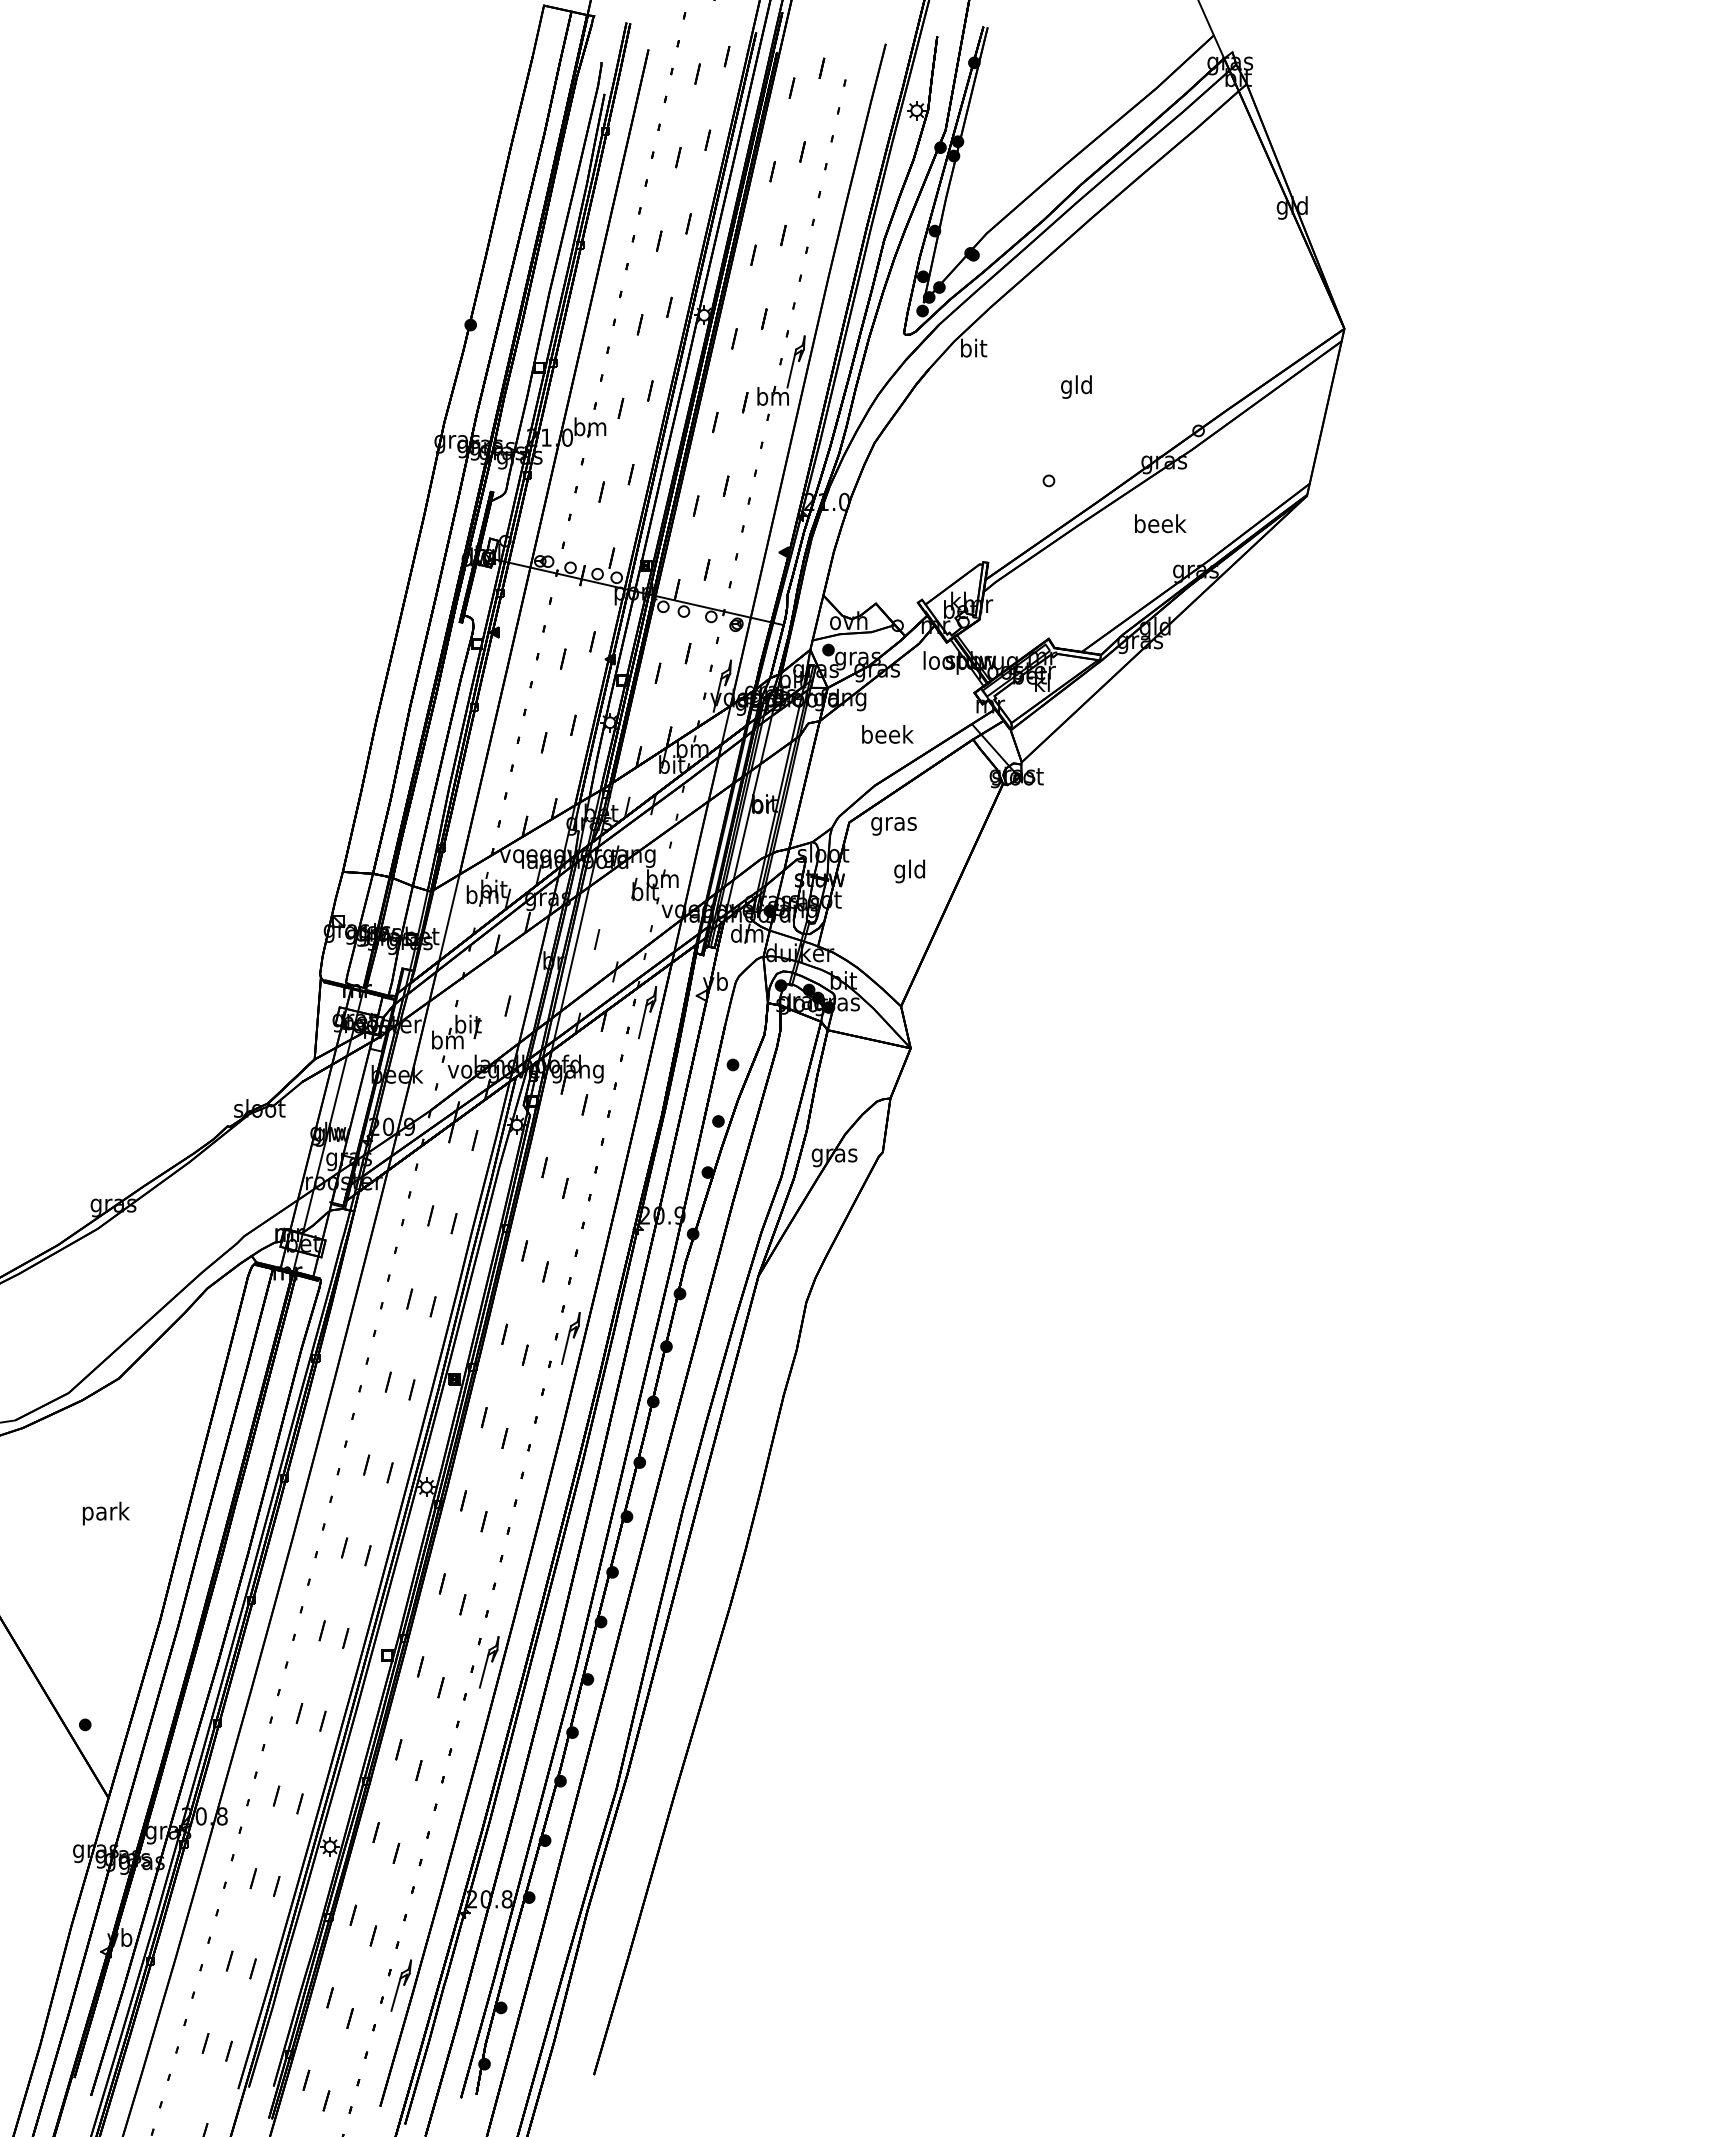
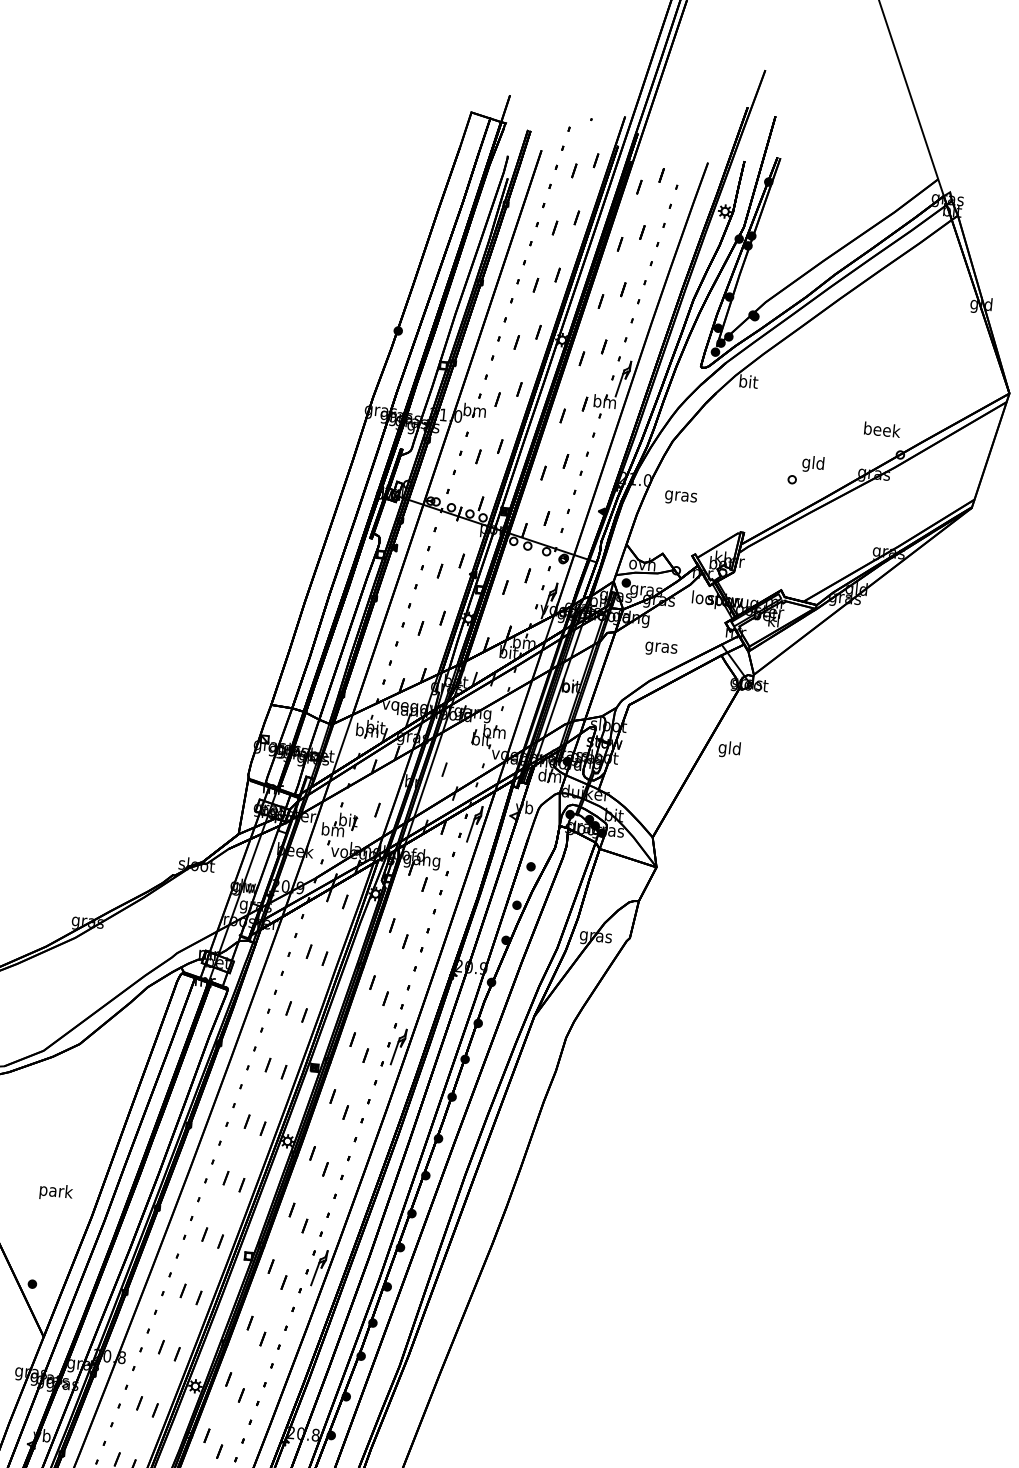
text: (1076, 386) -> (813, 463), moved
text: (1160, 523) -> (882, 429), moved
text: (887, 736) -> (661, 647), beek -> gras
text: (893, 826) -> (680, 498), moved
text: (909, 871) -> (729, 749), moved
text: (106, 1513) -> (56, 1192), moved

